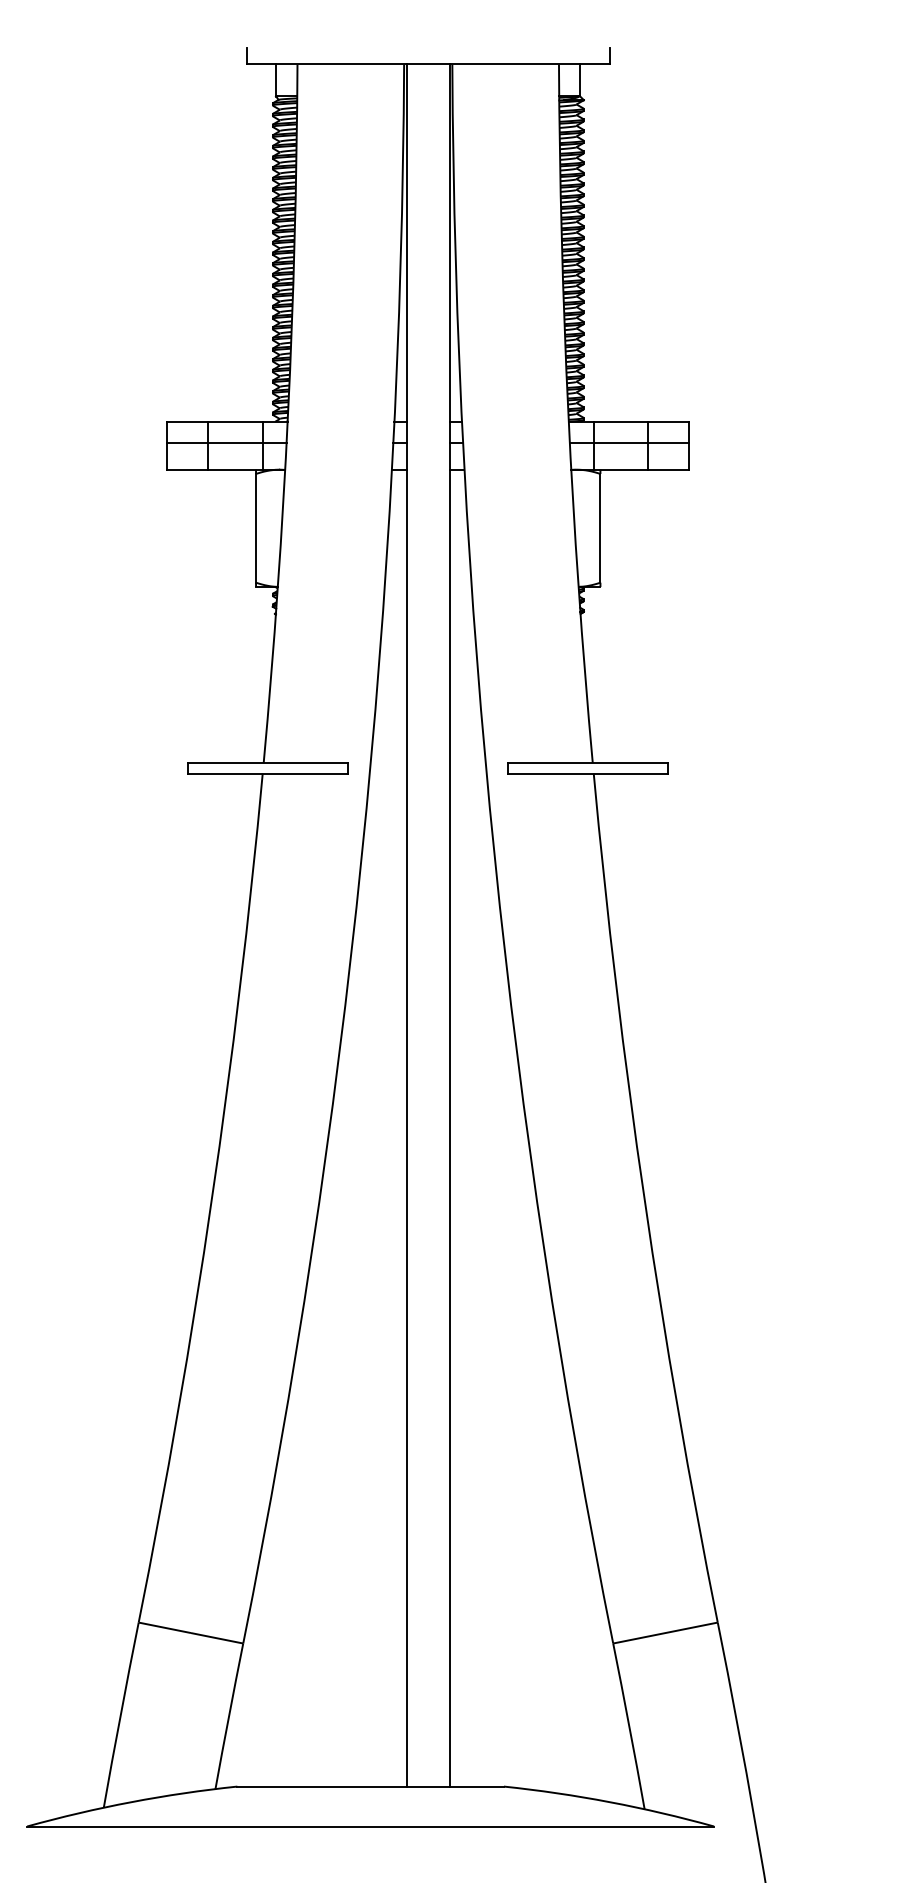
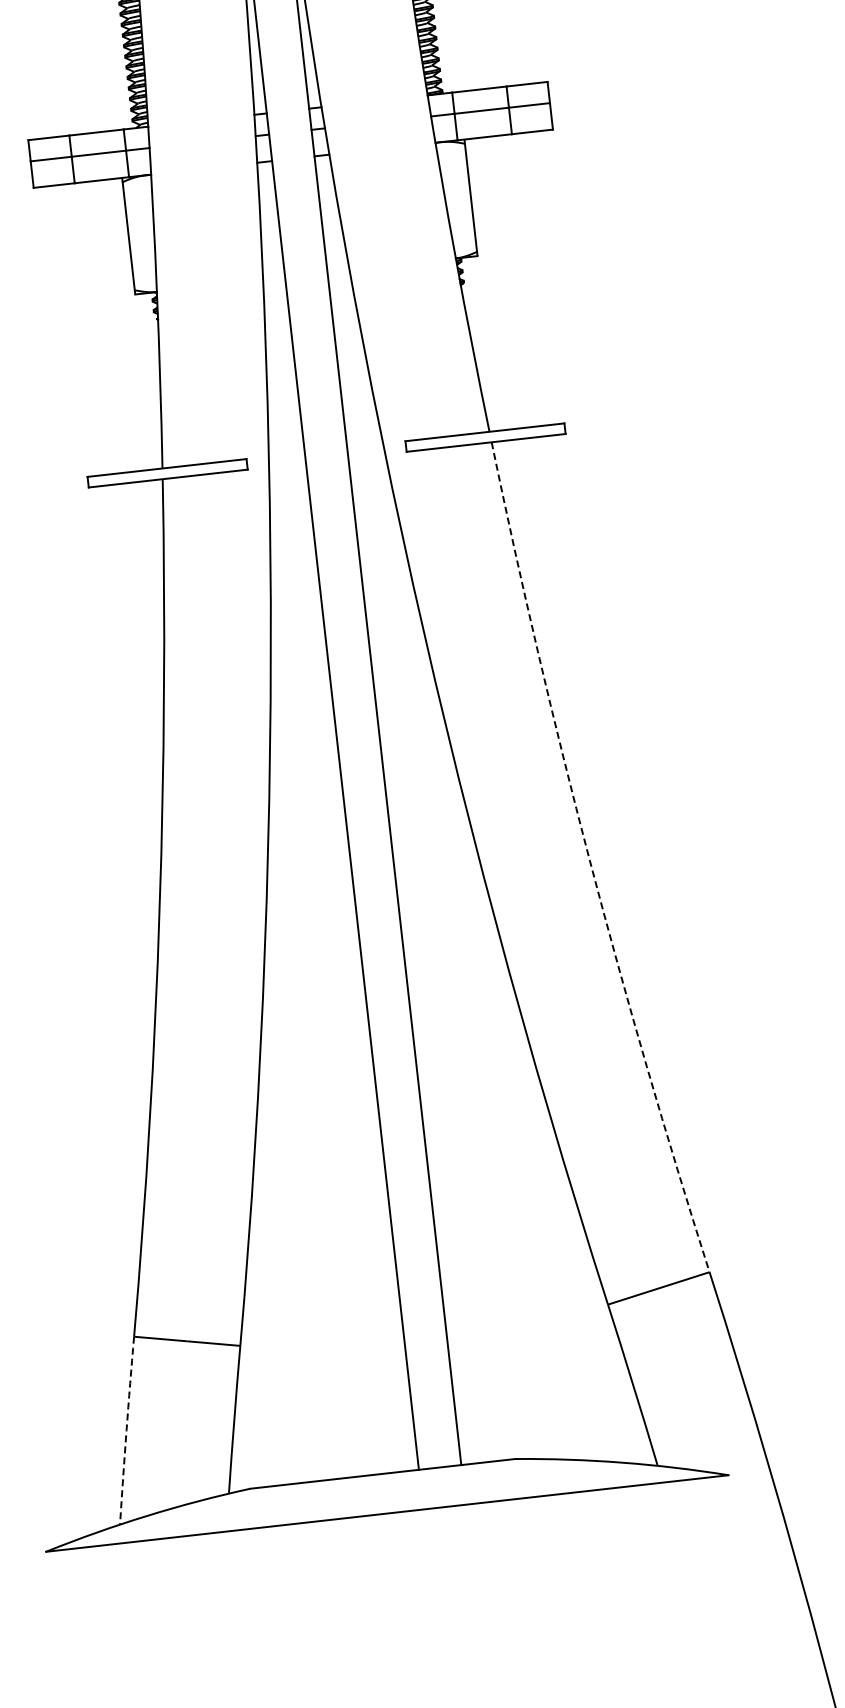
arc: (644, 1199) -> (589, 859), solid -> dashed
arc: (120, 1715) -> (126, 1431), solid -> dashed

